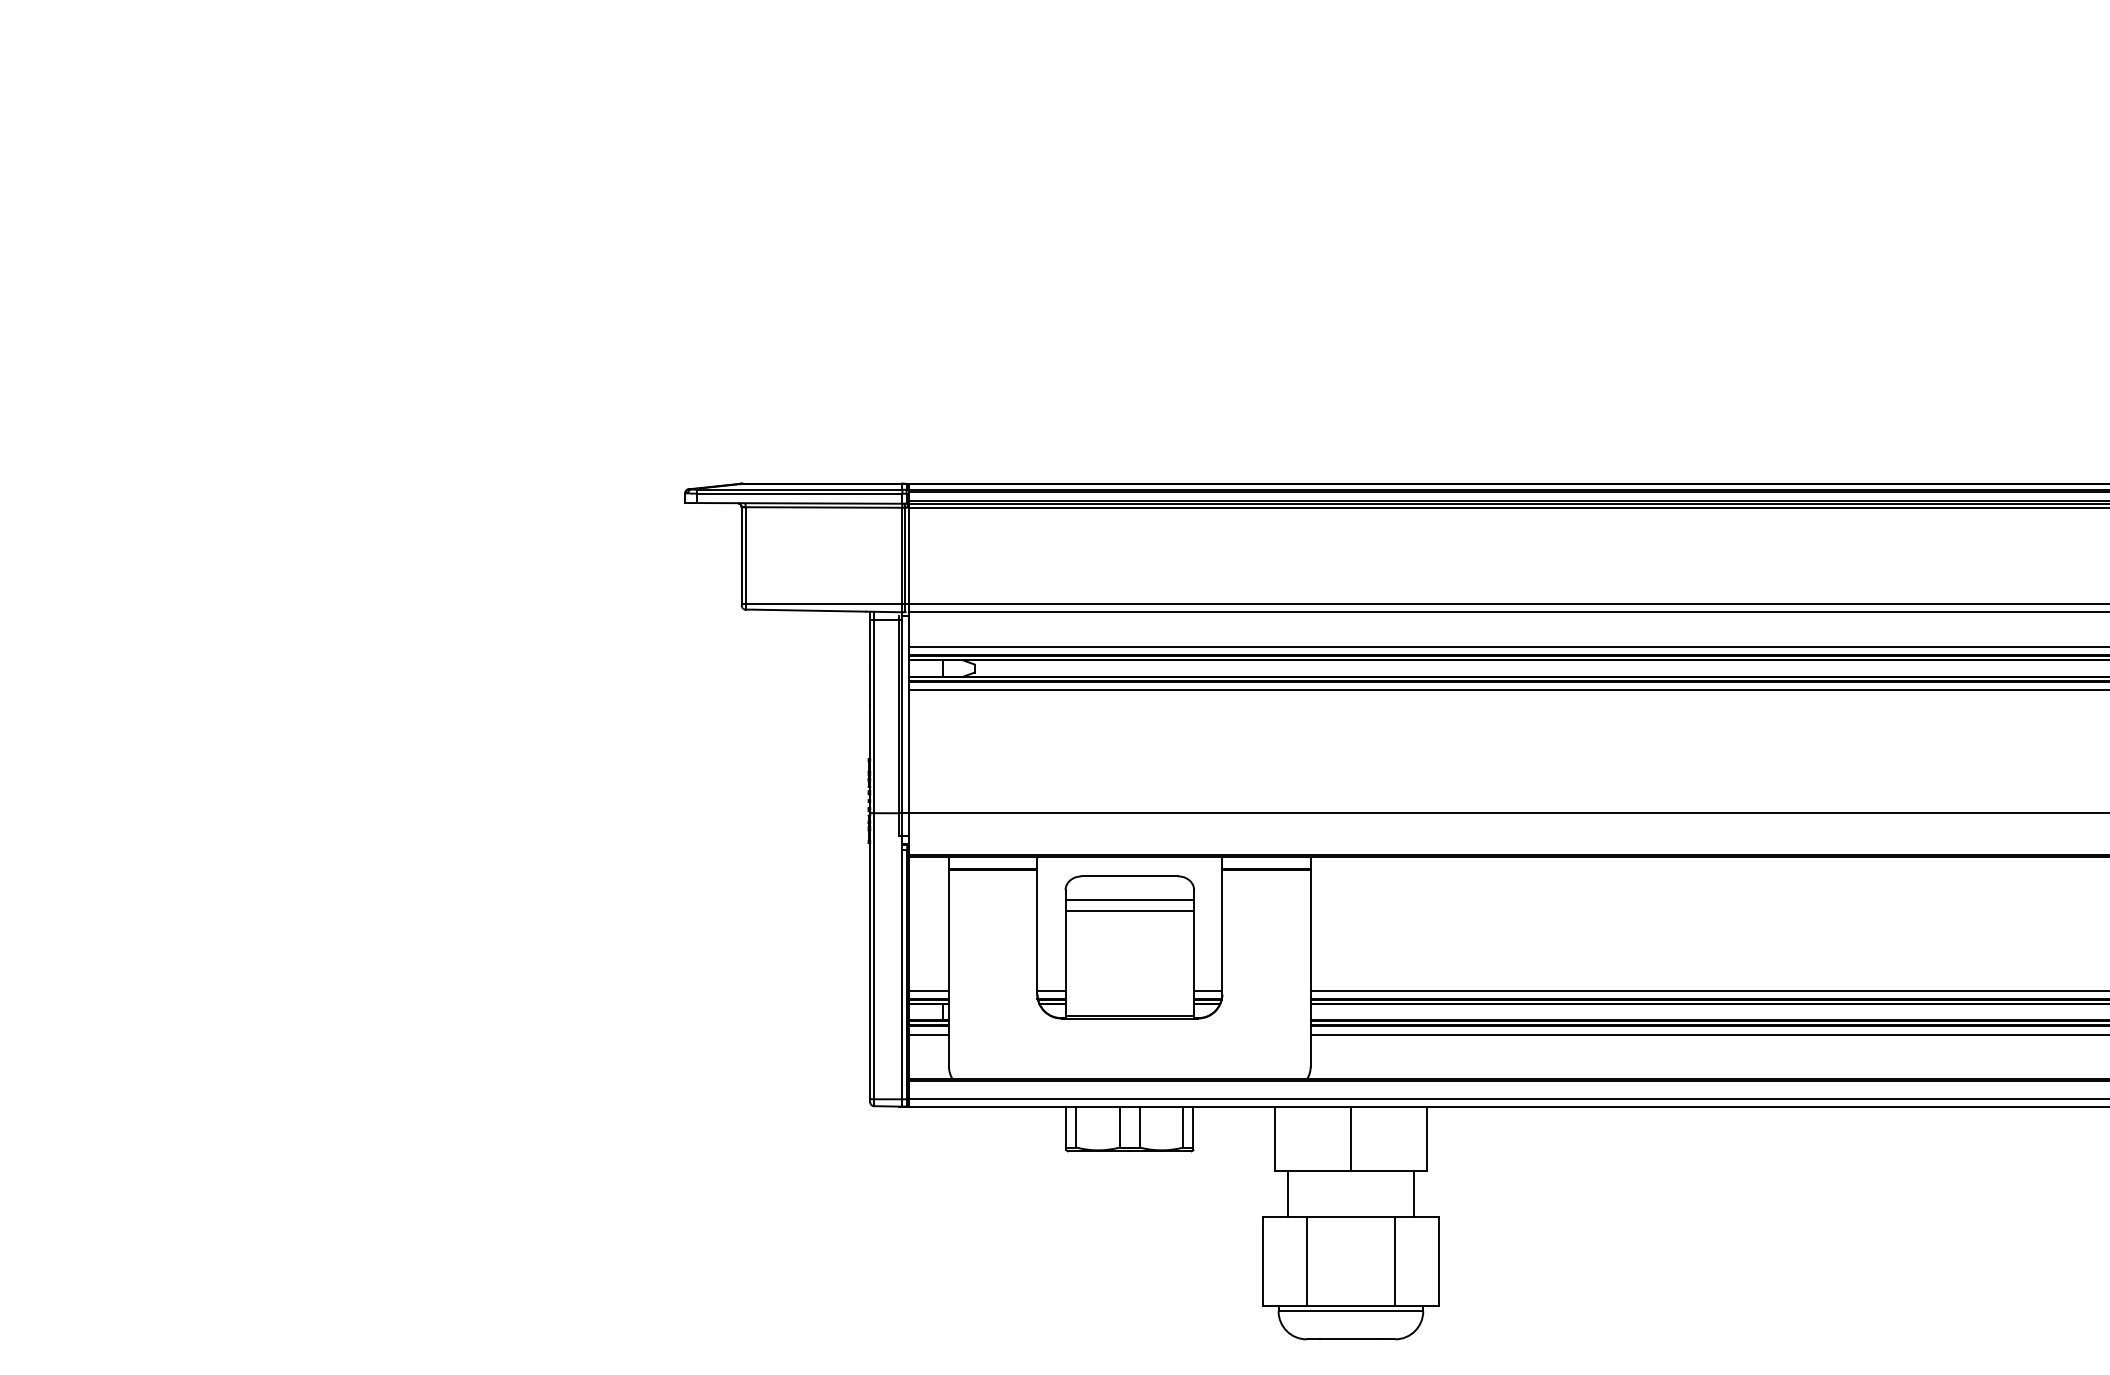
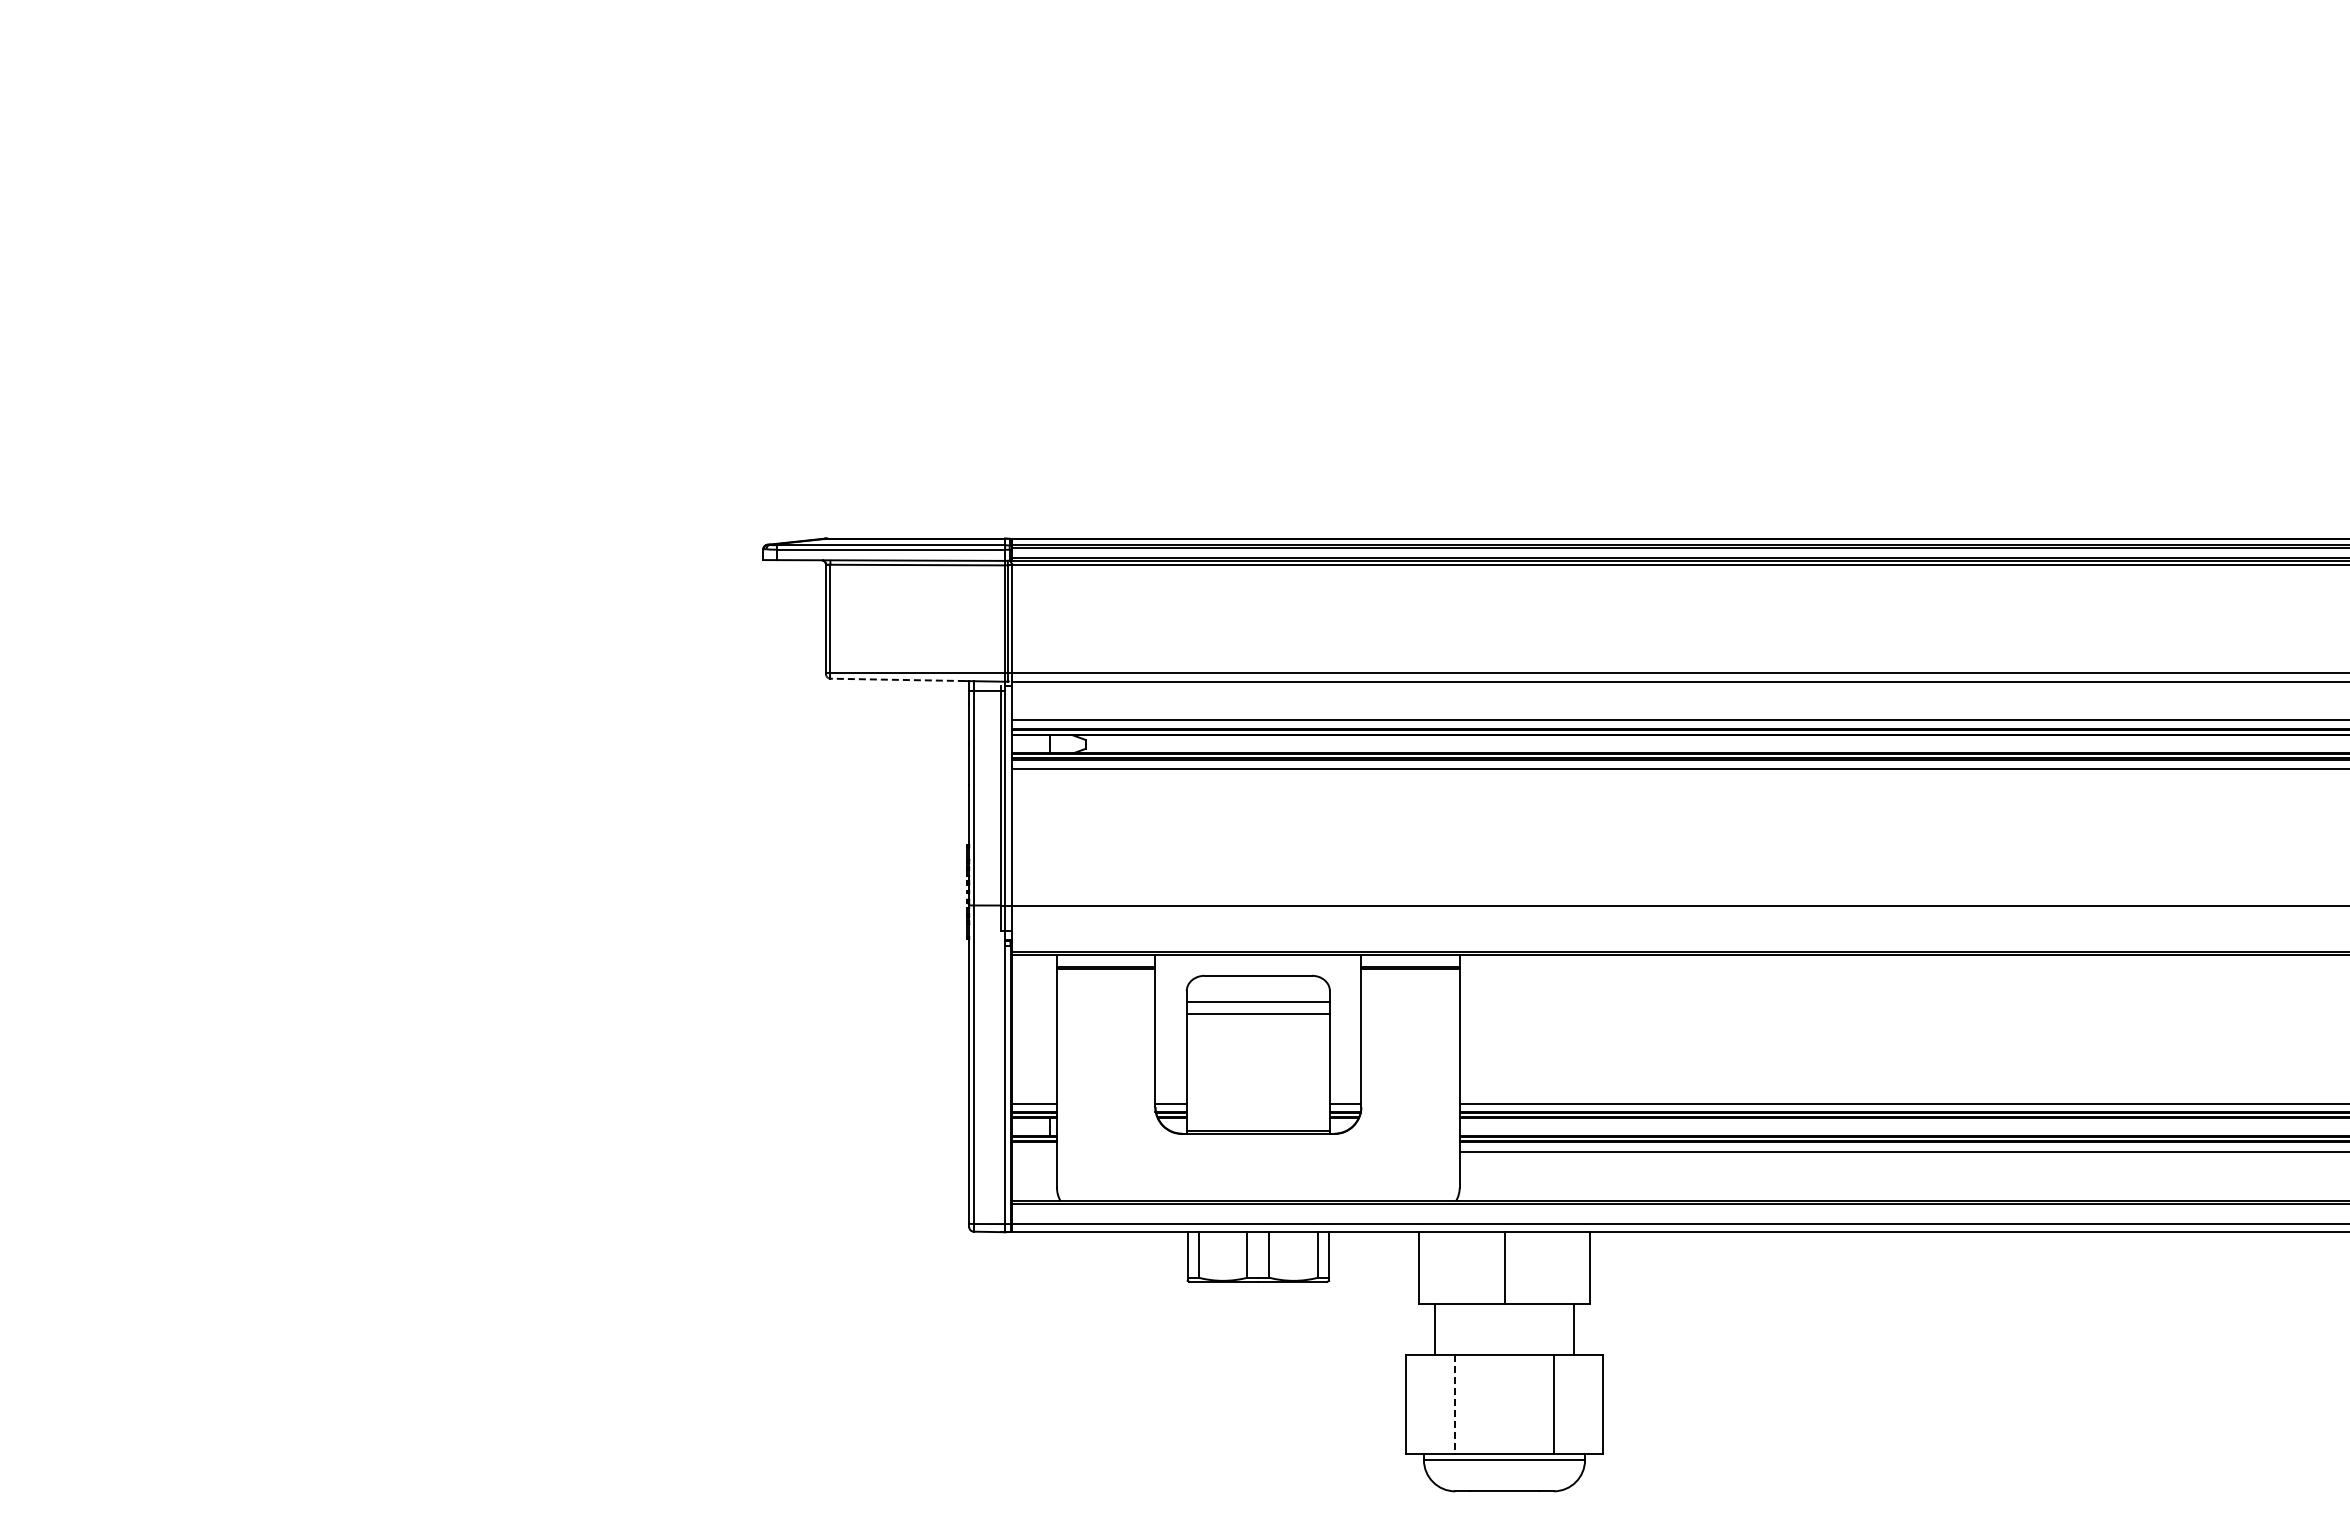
line: (805, 610) -> (897, 679), solid -> dashed
line: (928, 1034) -> (1034, 1151), removed
line: (1306, 1262) -> (1455, 1405), solid -> dashed

